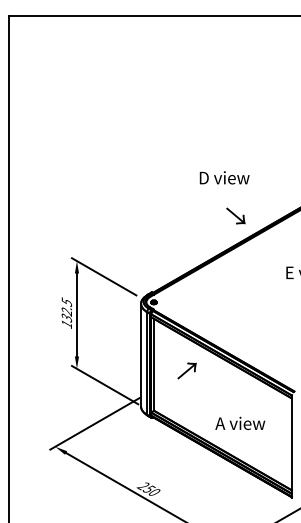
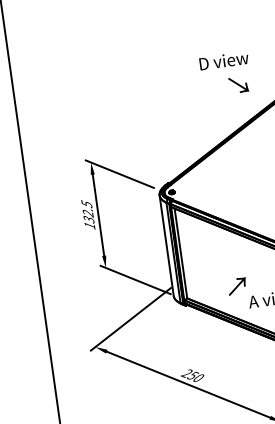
text: (235, 215) -> (238, 84), moved
text: (186, 370) -> (236, 286), moved

